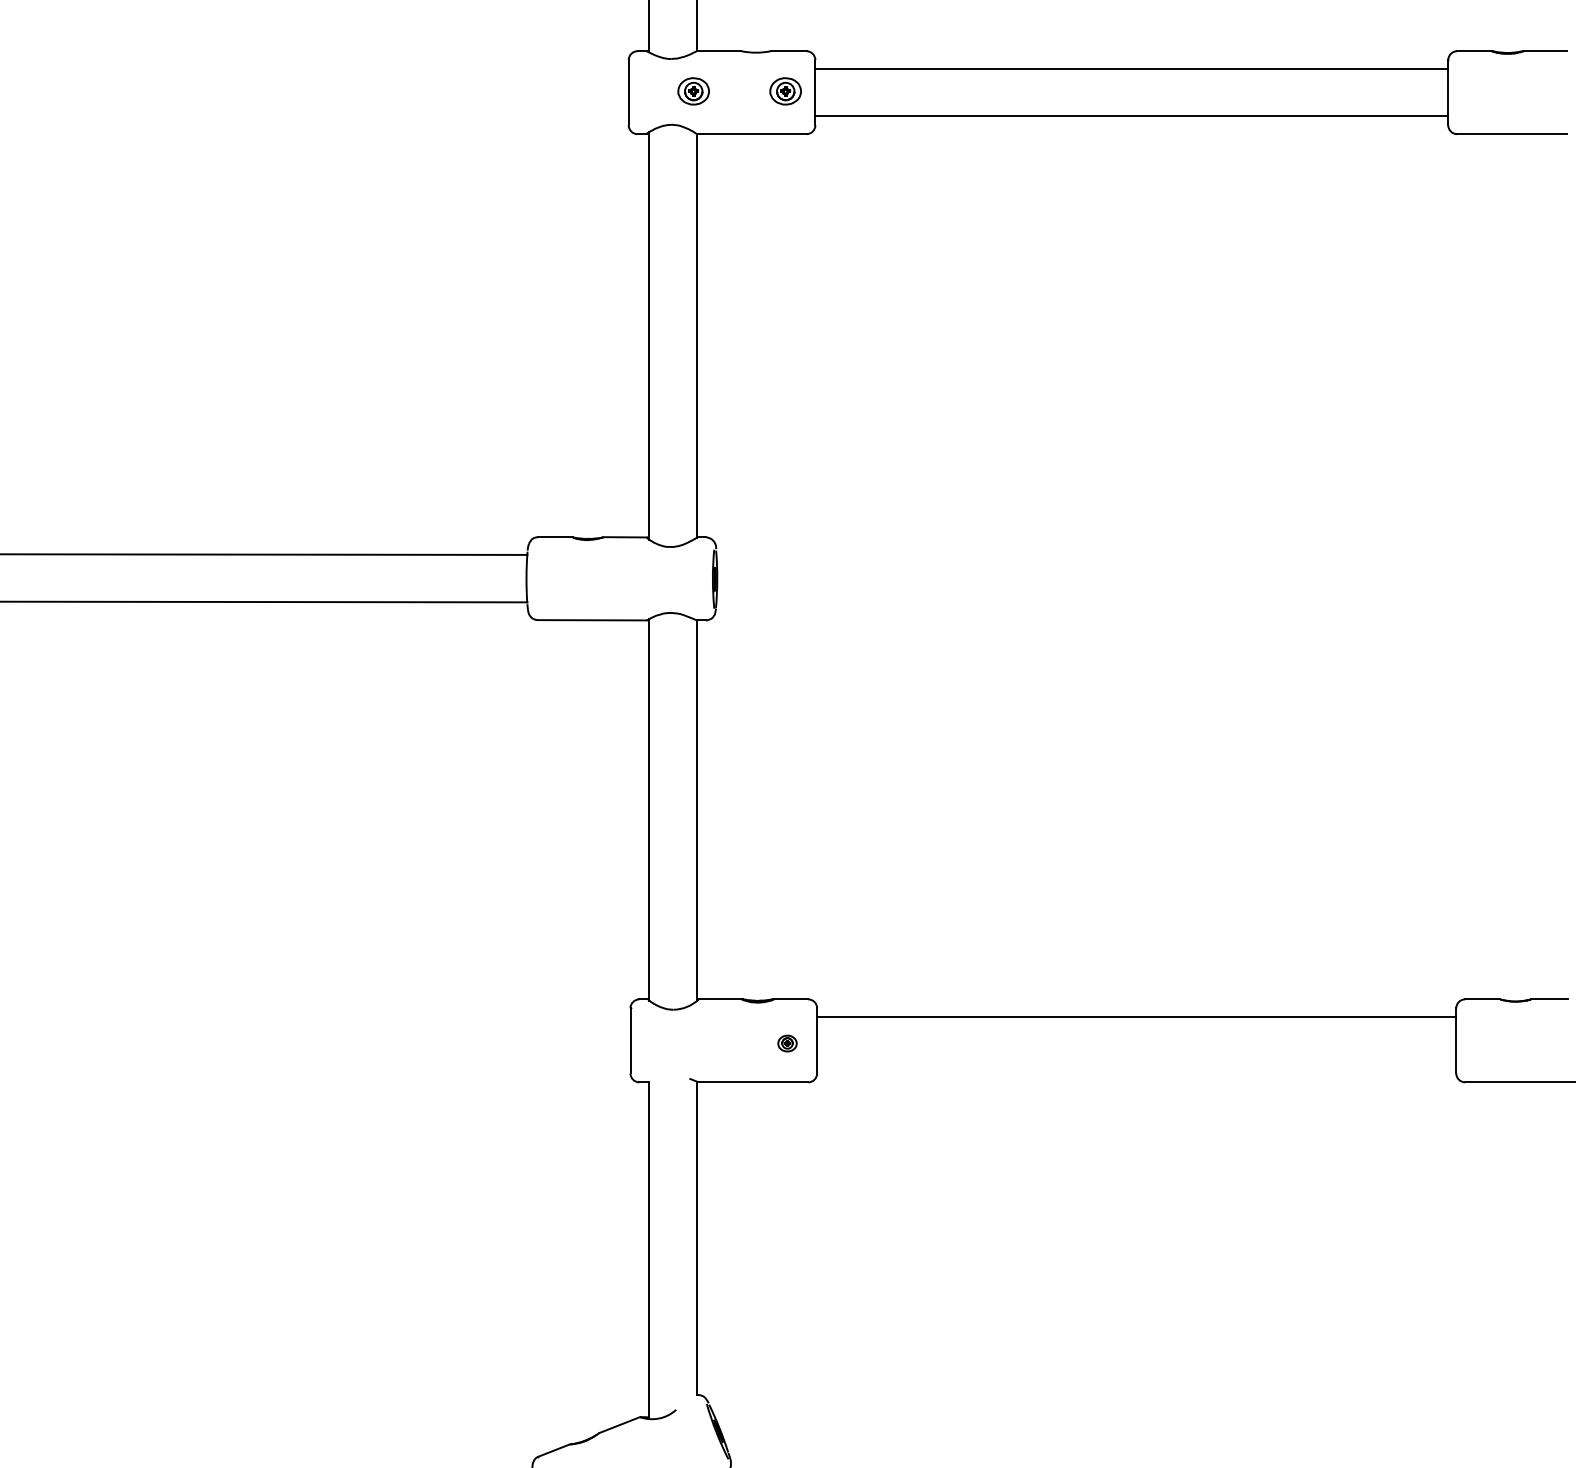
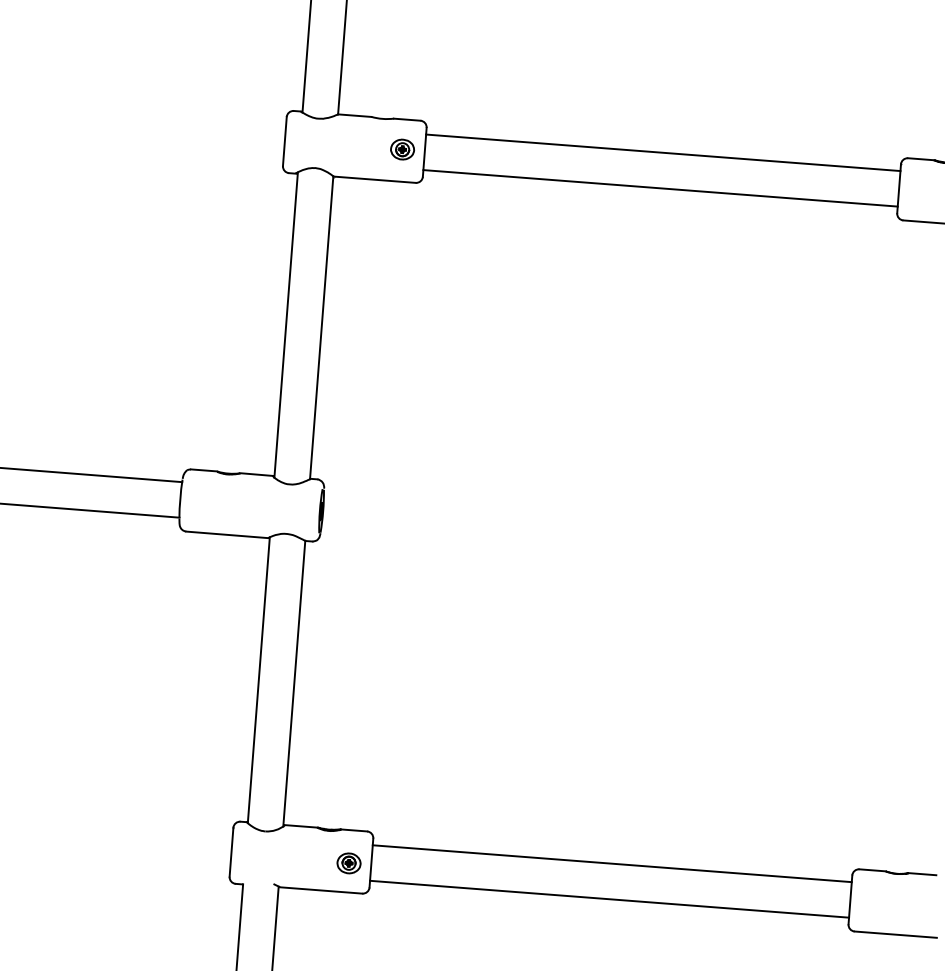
part: (693, 91) -> (333, 144), removed
part: (787, 1043) -> (349, 863), size x1.67
line: (1136, 1064) -> (609, 899), added

